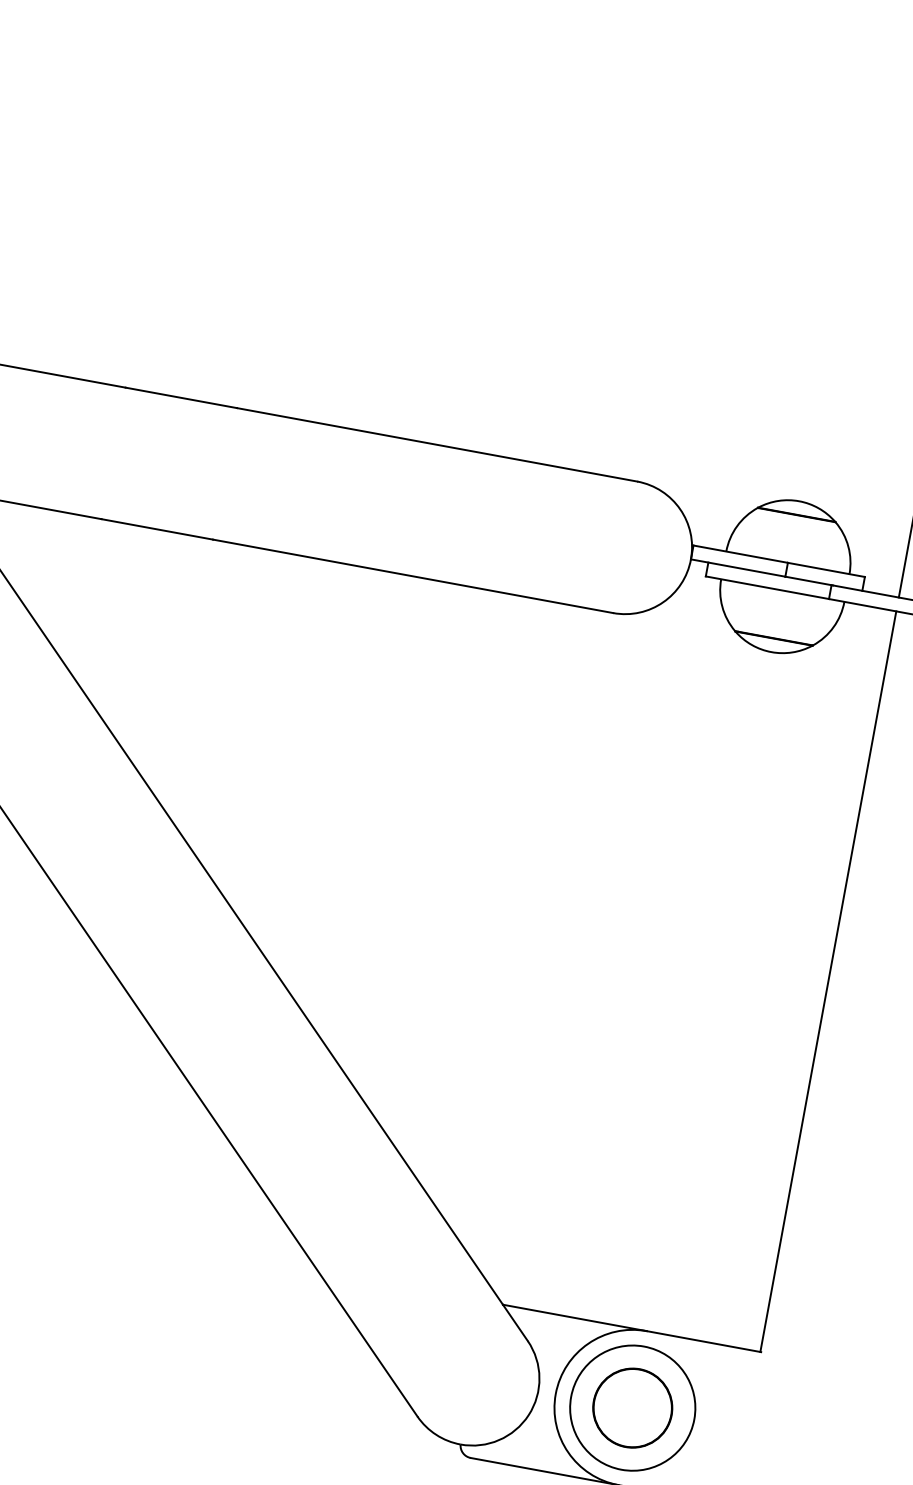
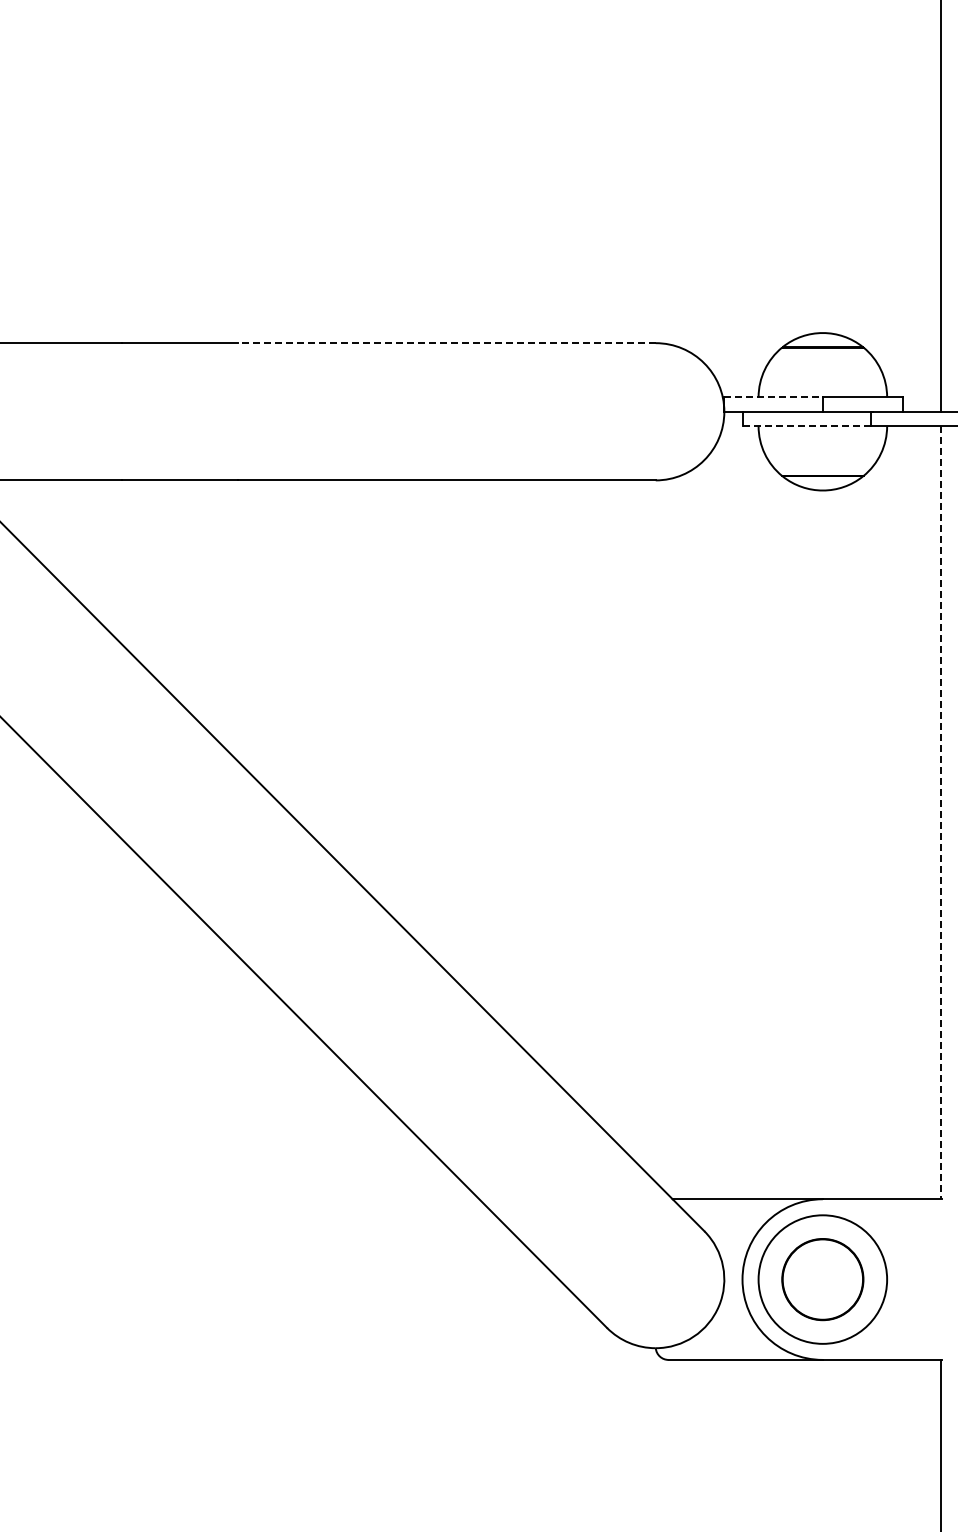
line: (436, 445) -> (446, 343), solid -> dashed
line: (741, 554) -> (774, 397), solid -> dashed
line: (767, 587) -> (806, 426), solid -> dashed
line: (828, 982) -> (941, 813), solid -> dashed

